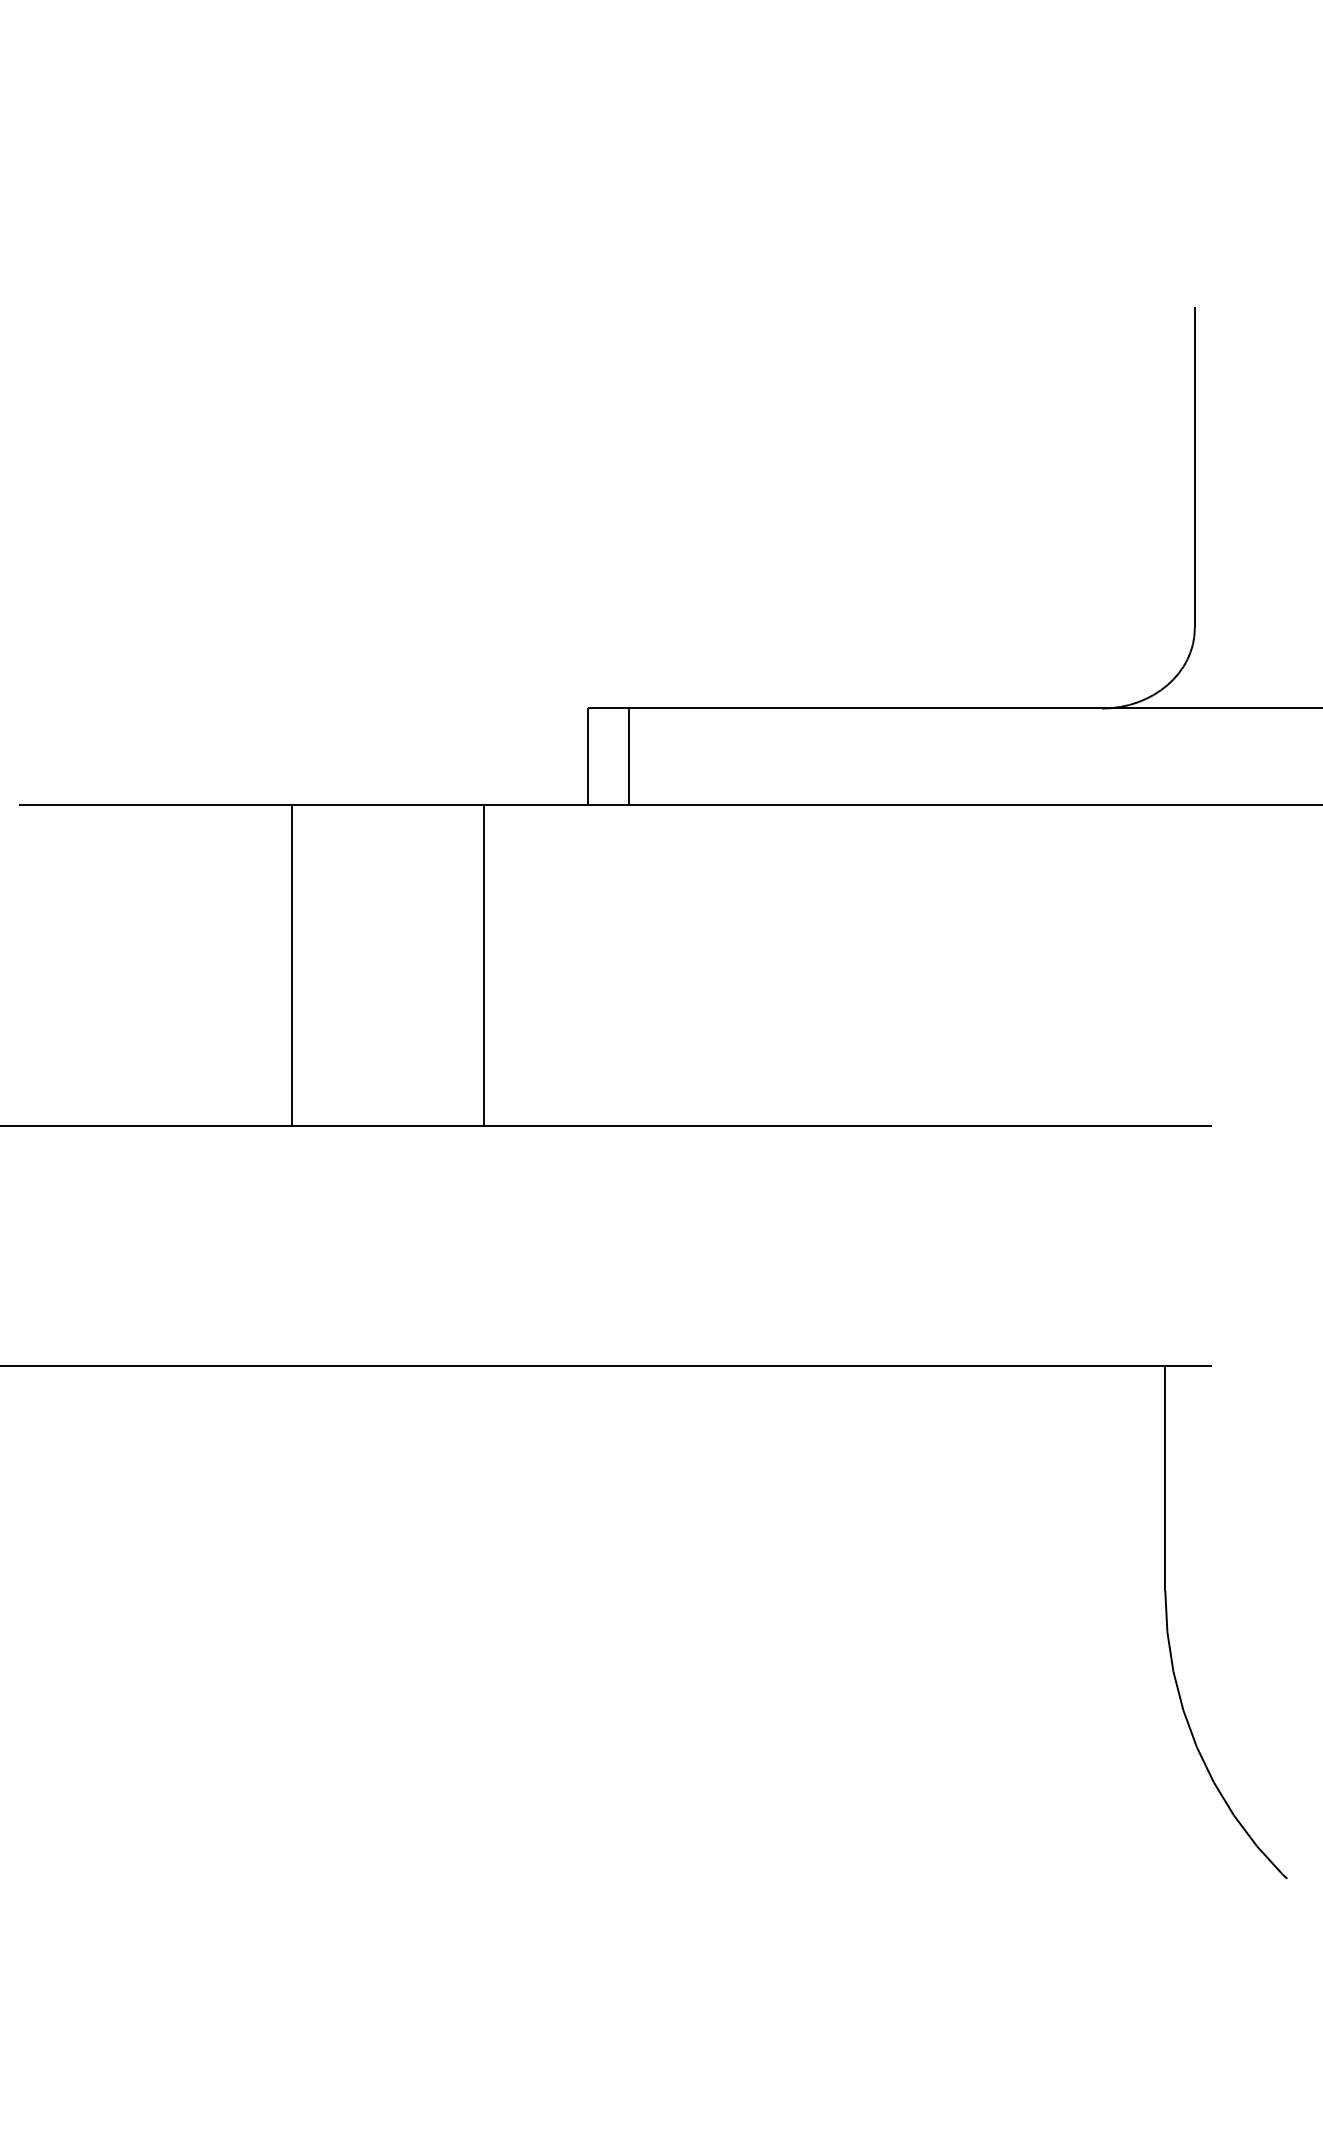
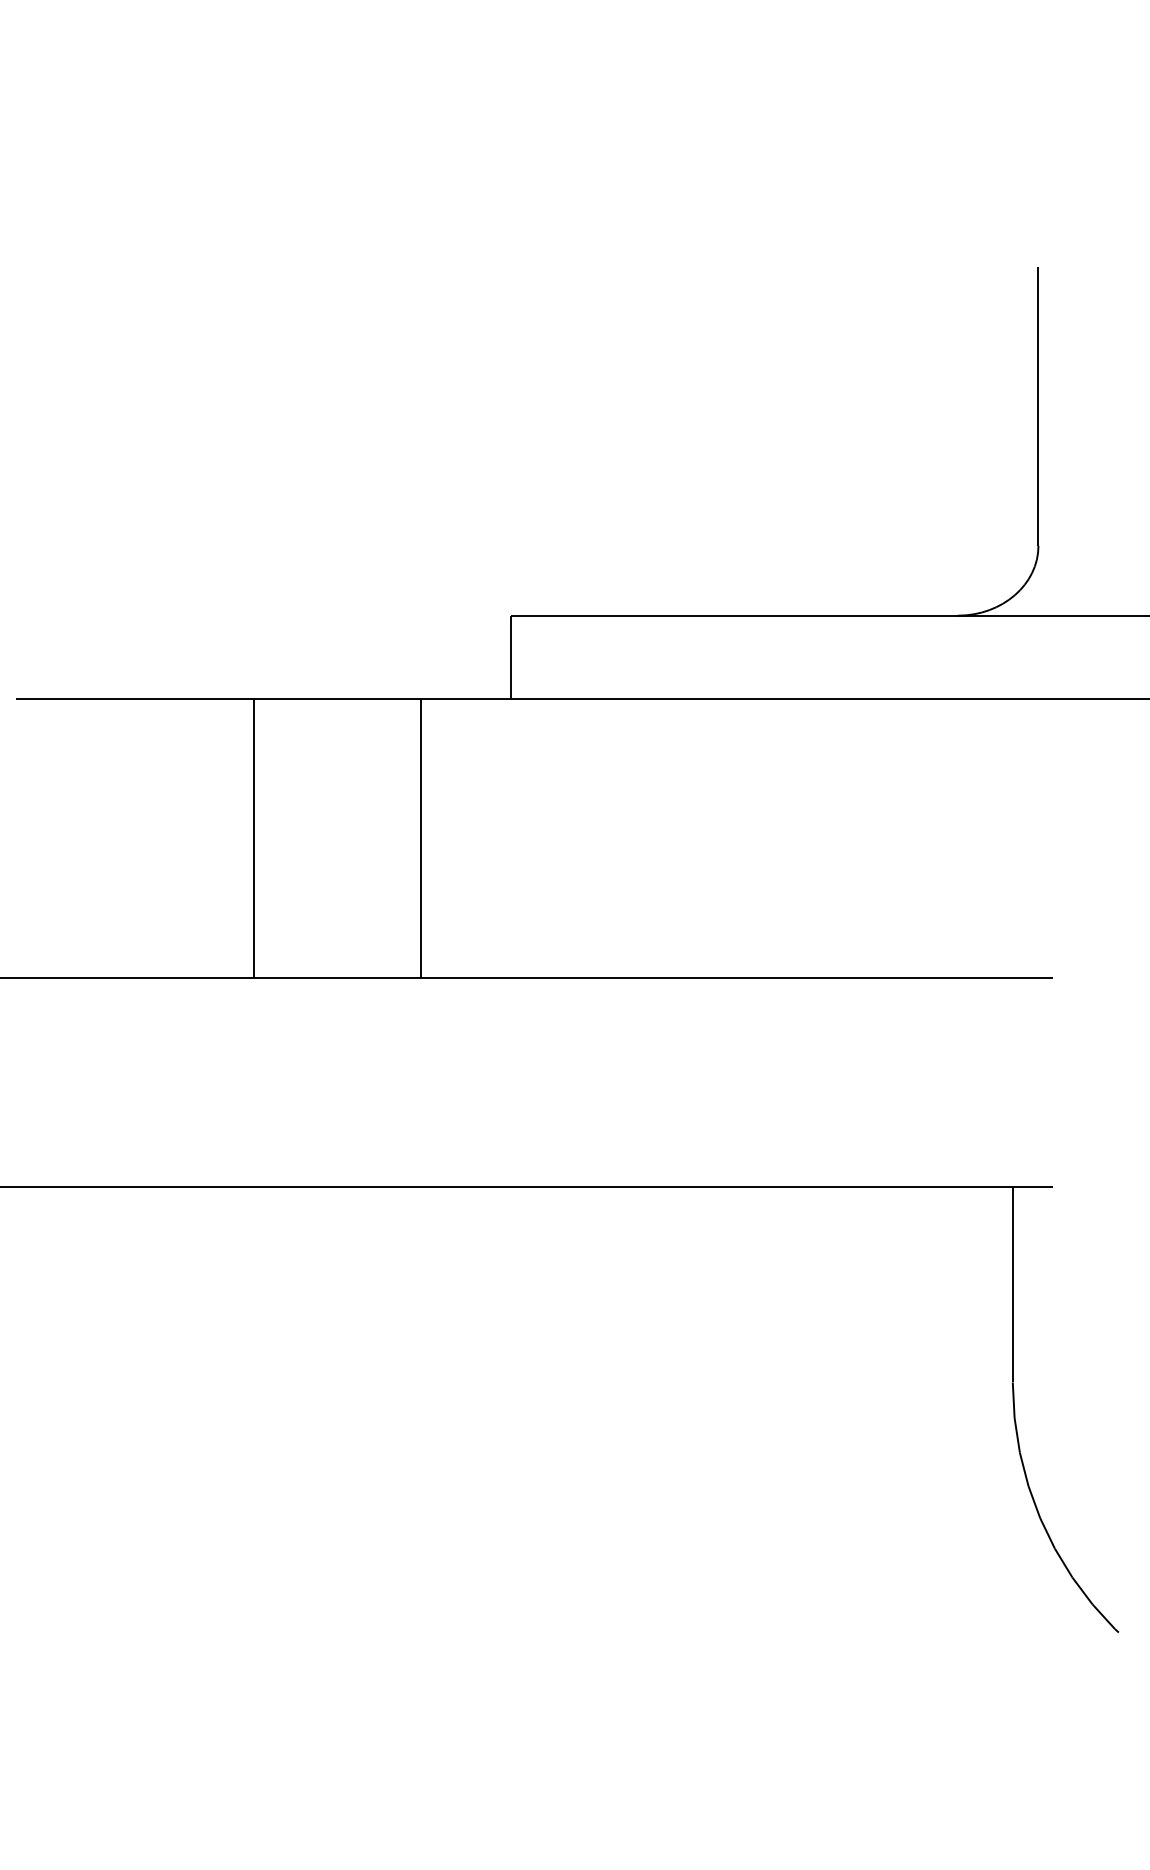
line: (629, 756) -> (547, 657), removed

